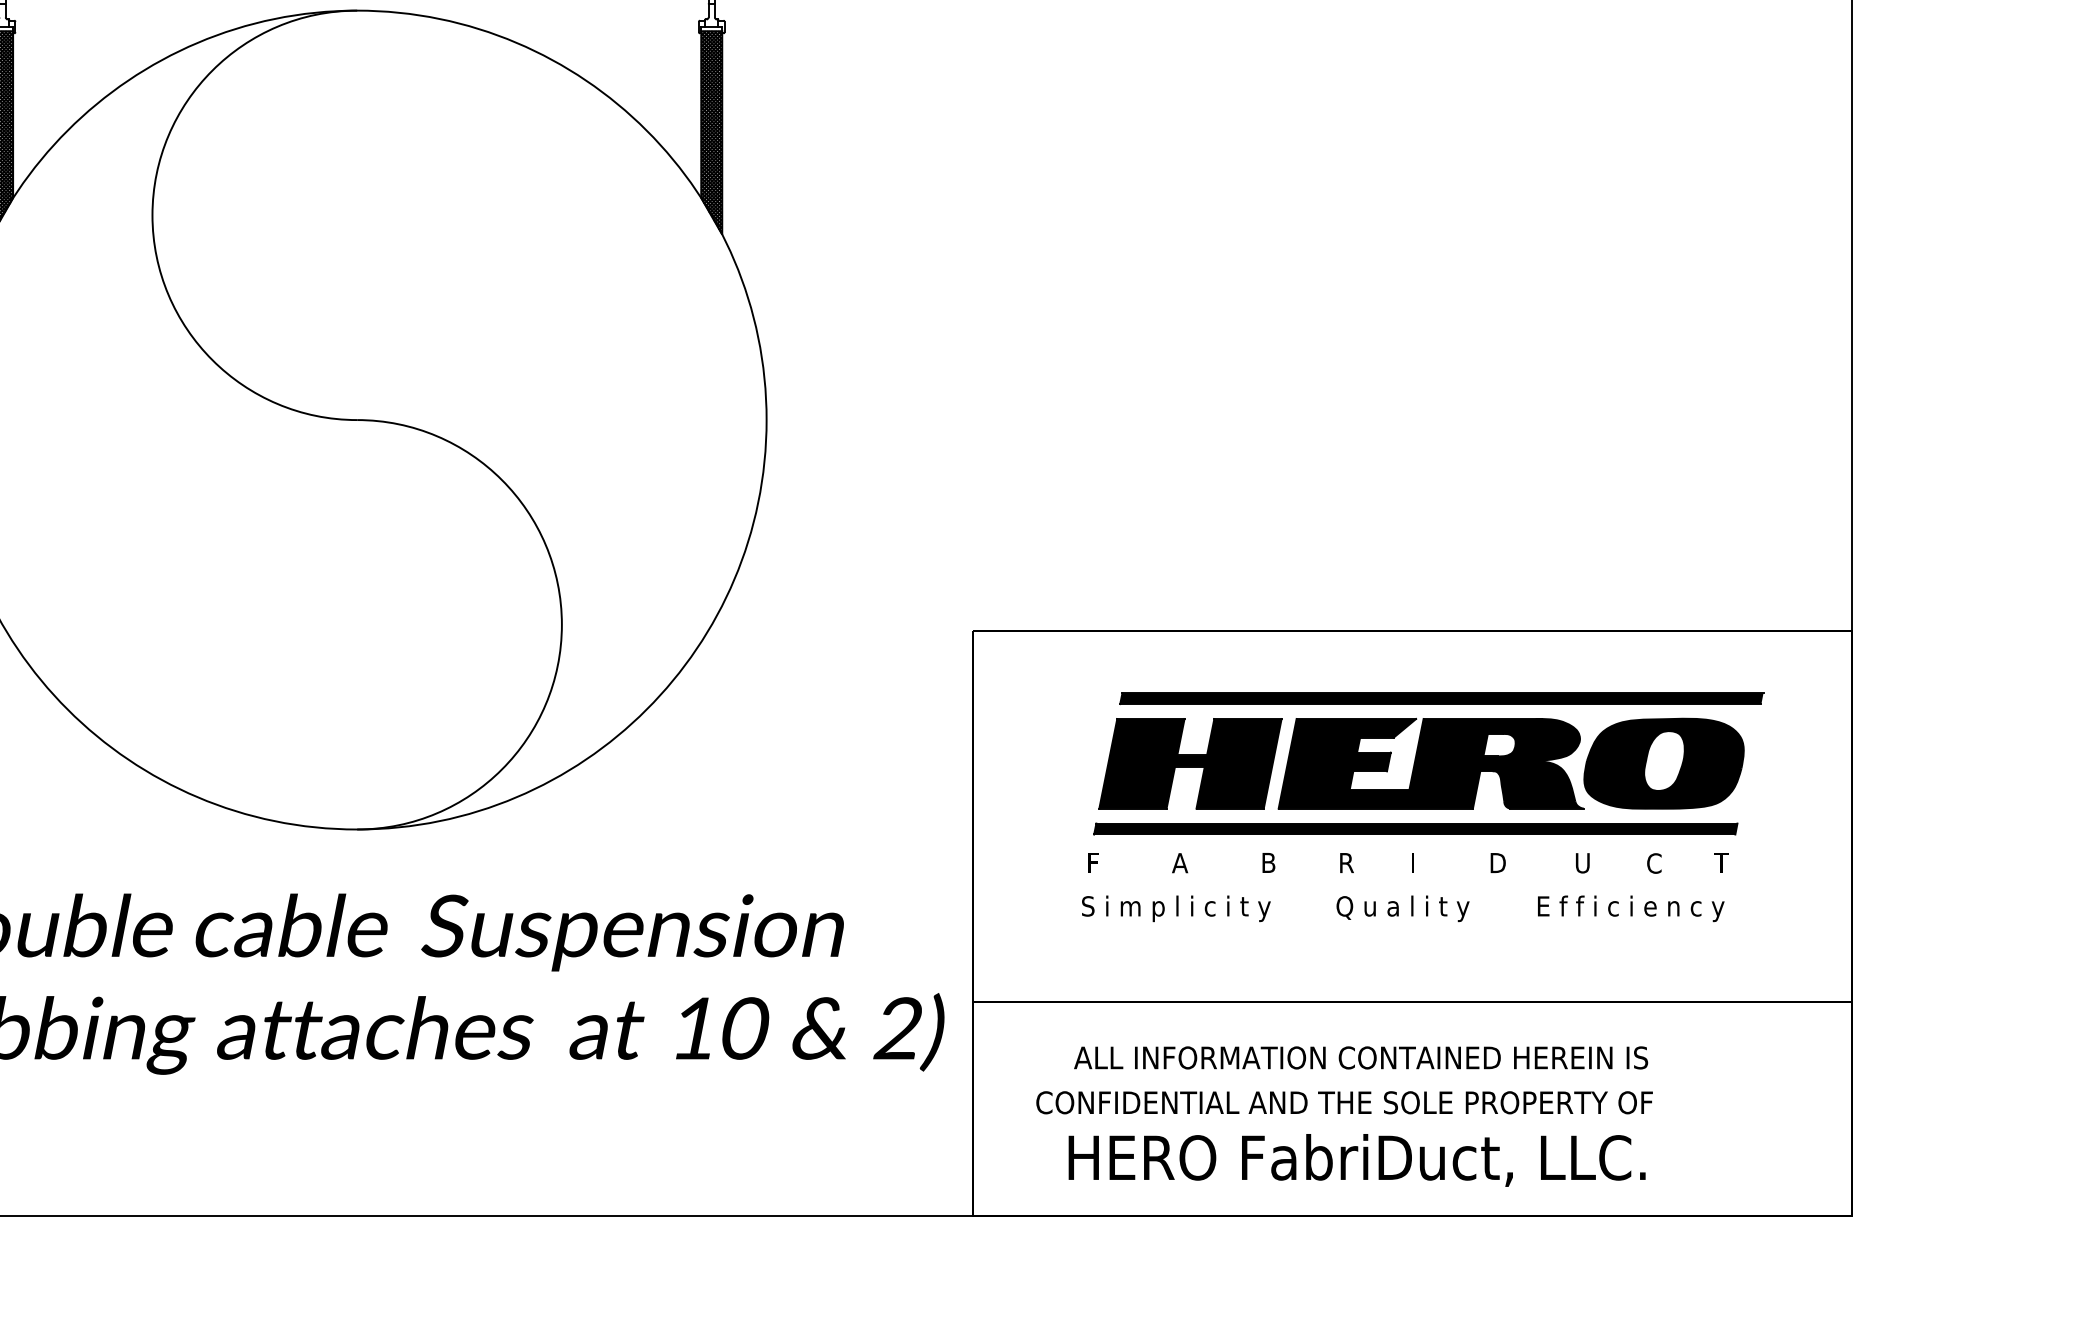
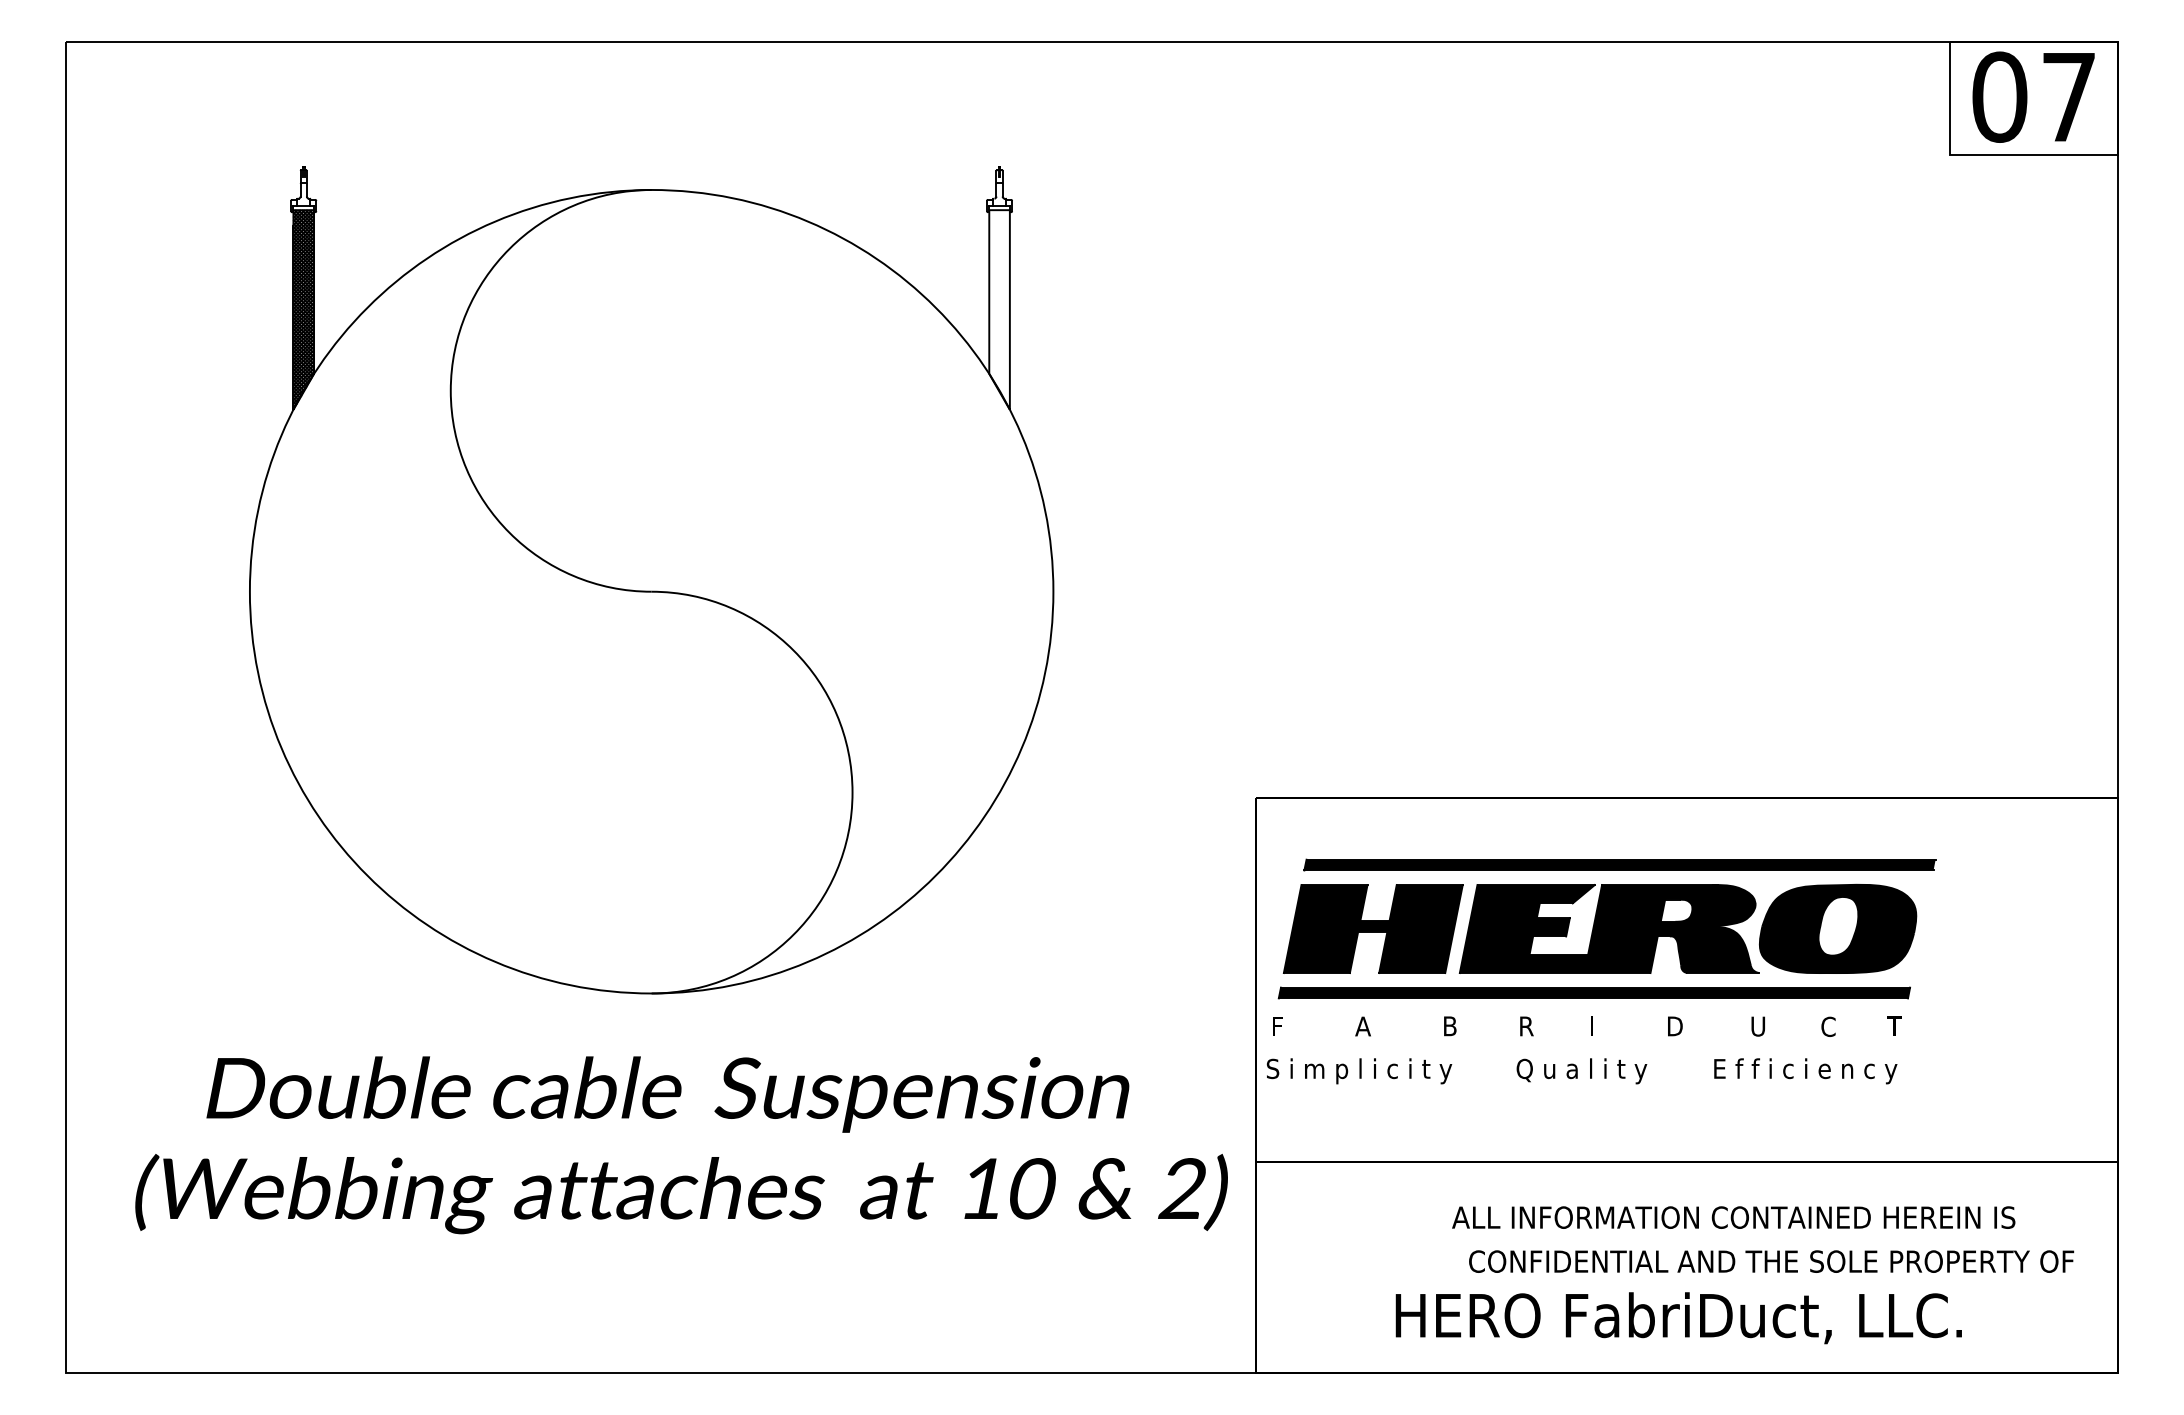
hatch: (711, 132) -> (999, 309), removed
part: (1423, 807) -> (1601, 971), moved
text: (1360, 1057) -> (1733, 1217), moved
text: (1344, 1102) -> (1771, 1261), moved
text: (1356, 1160) -> (1678, 1318), moved

